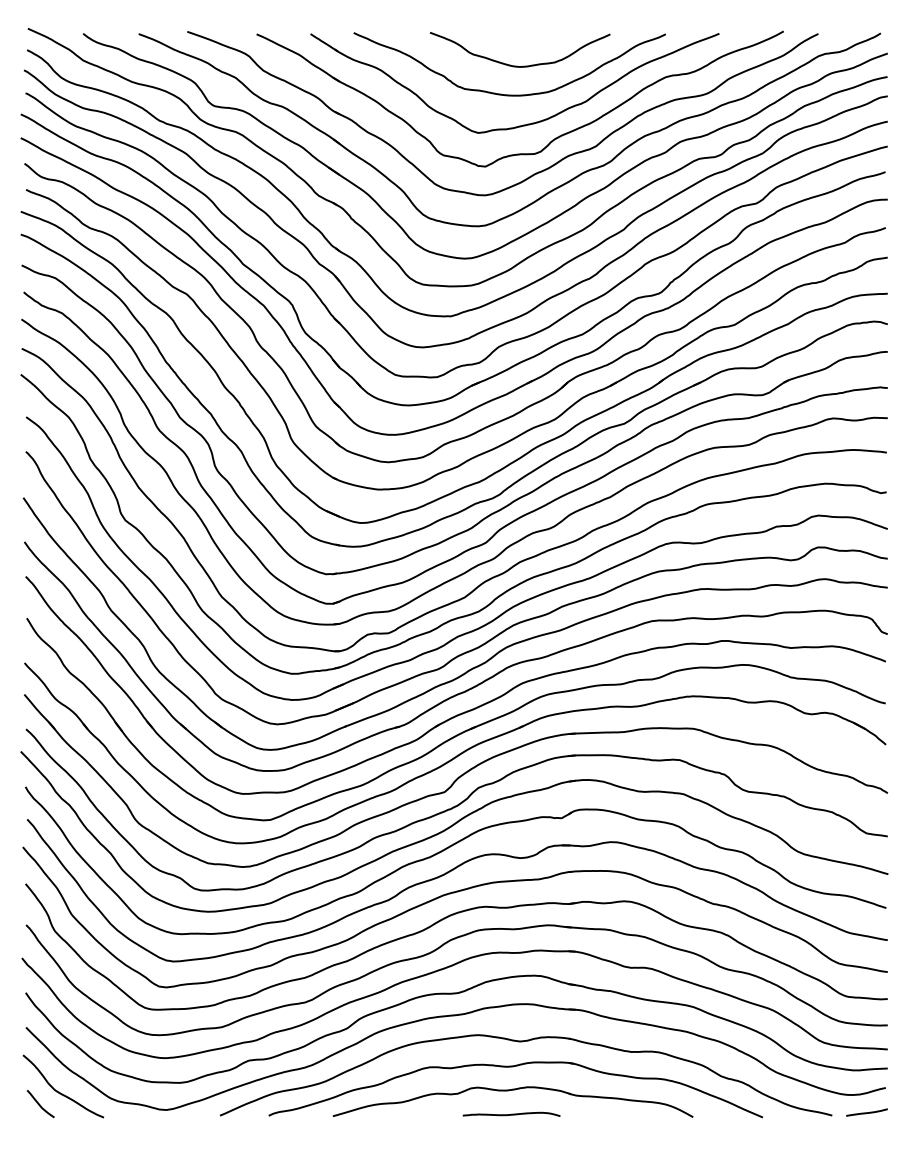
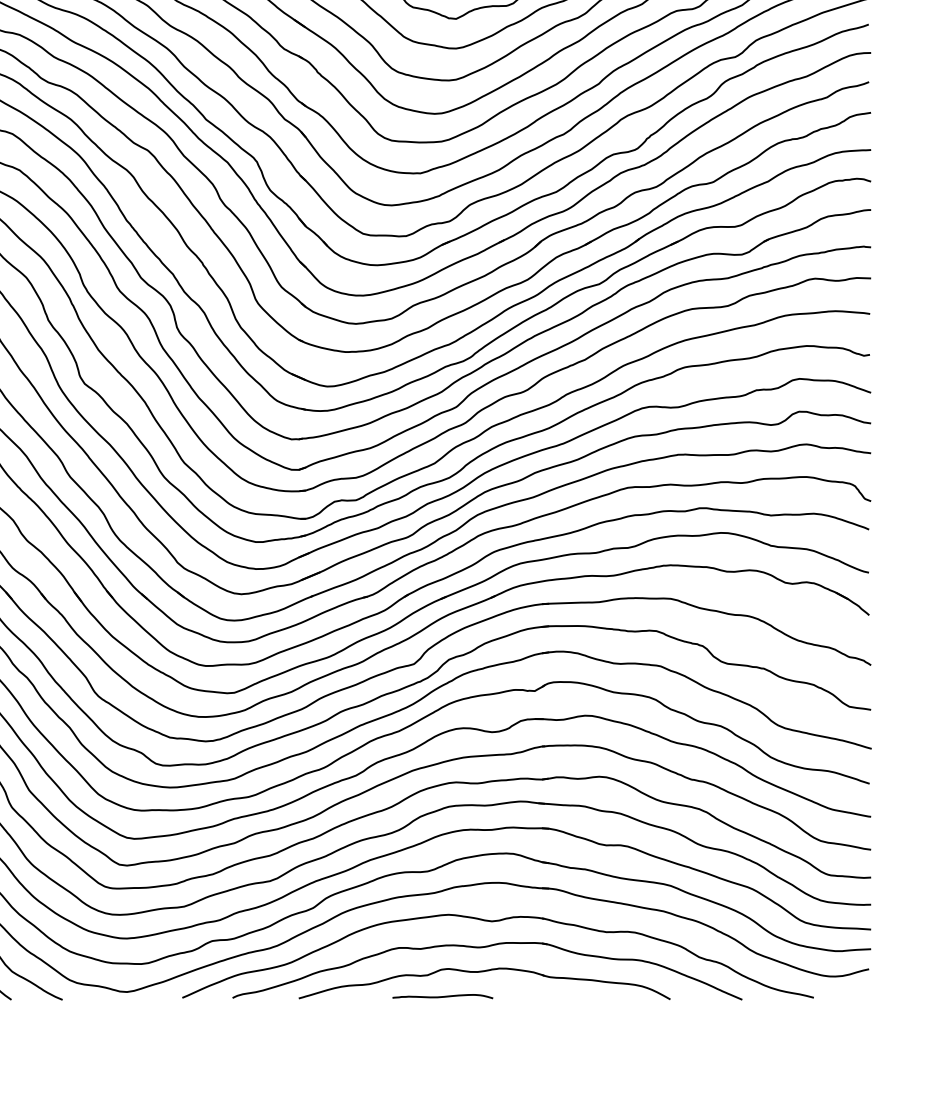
line: (866, 1112) -> (849, 994), removed
curve: (511, 1113) -> (442, 995), moved

